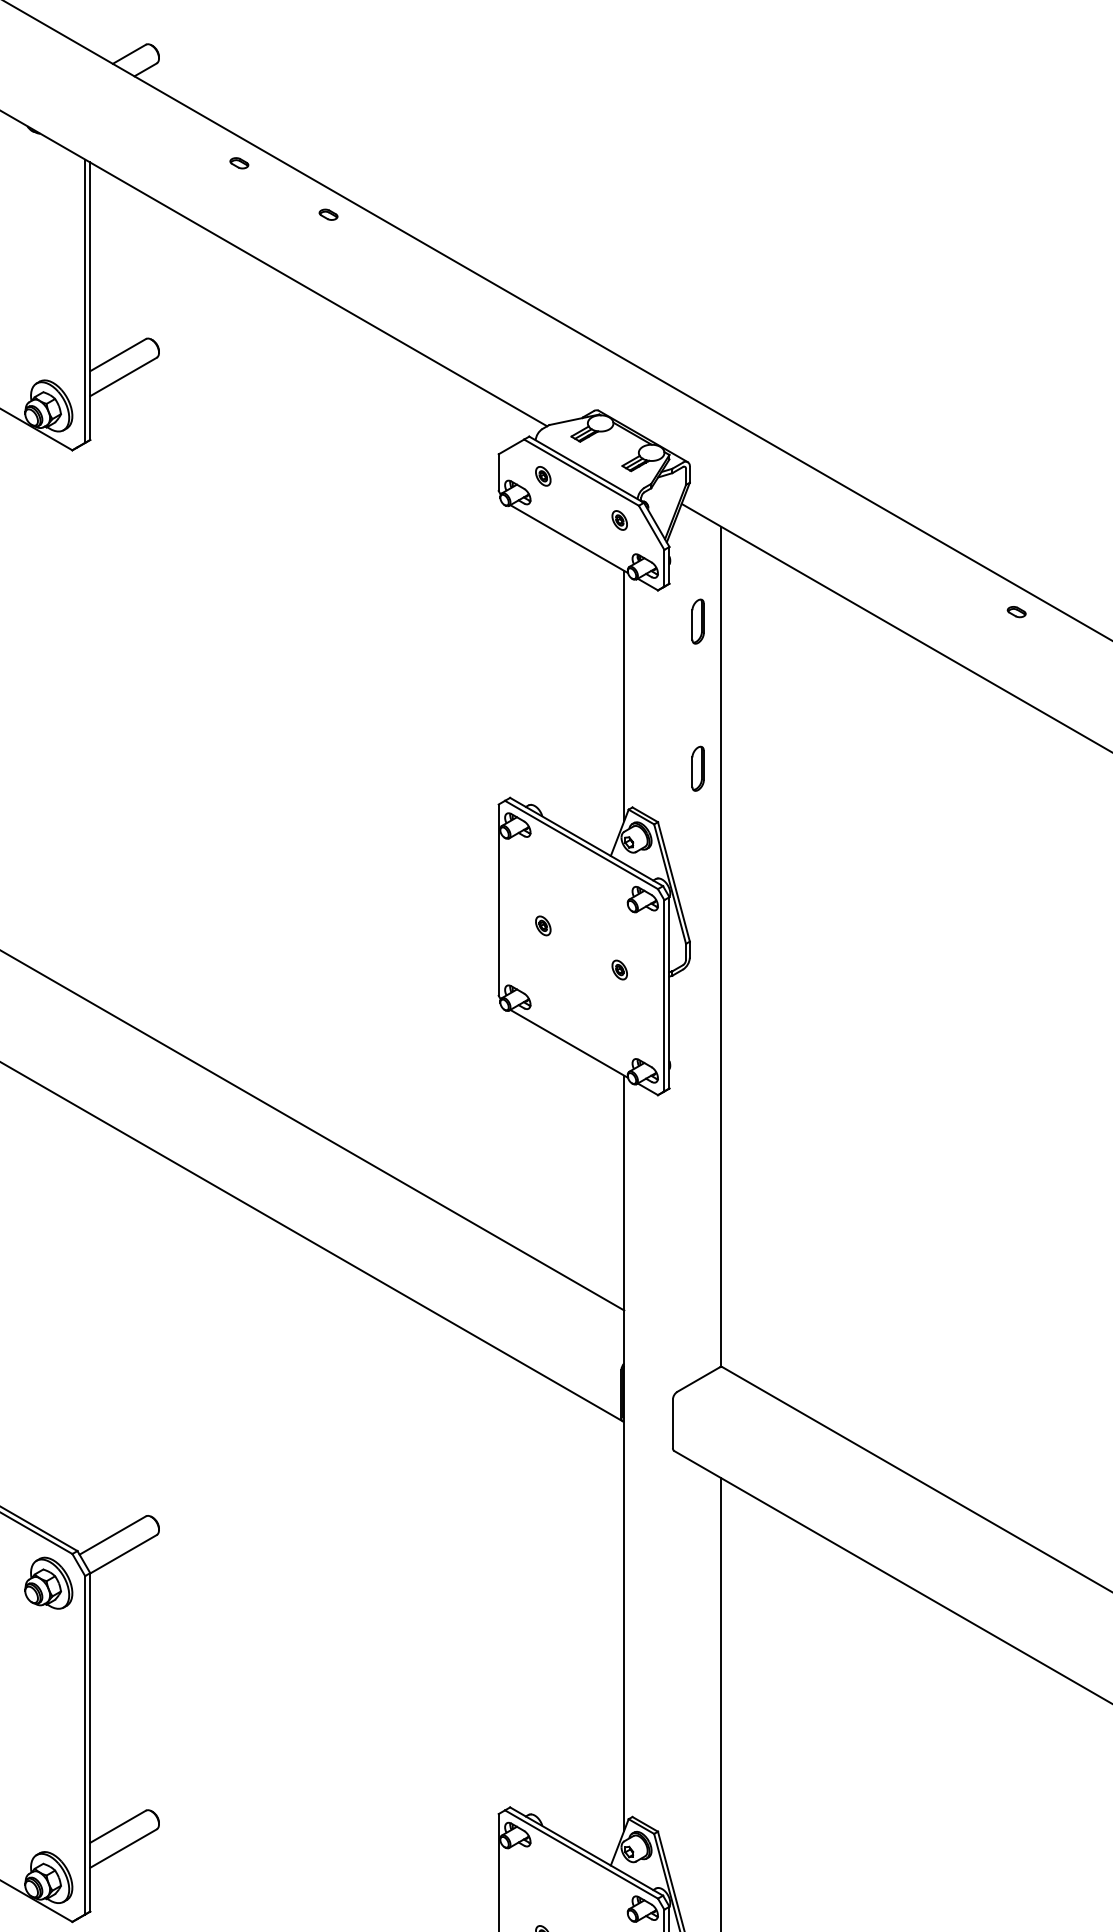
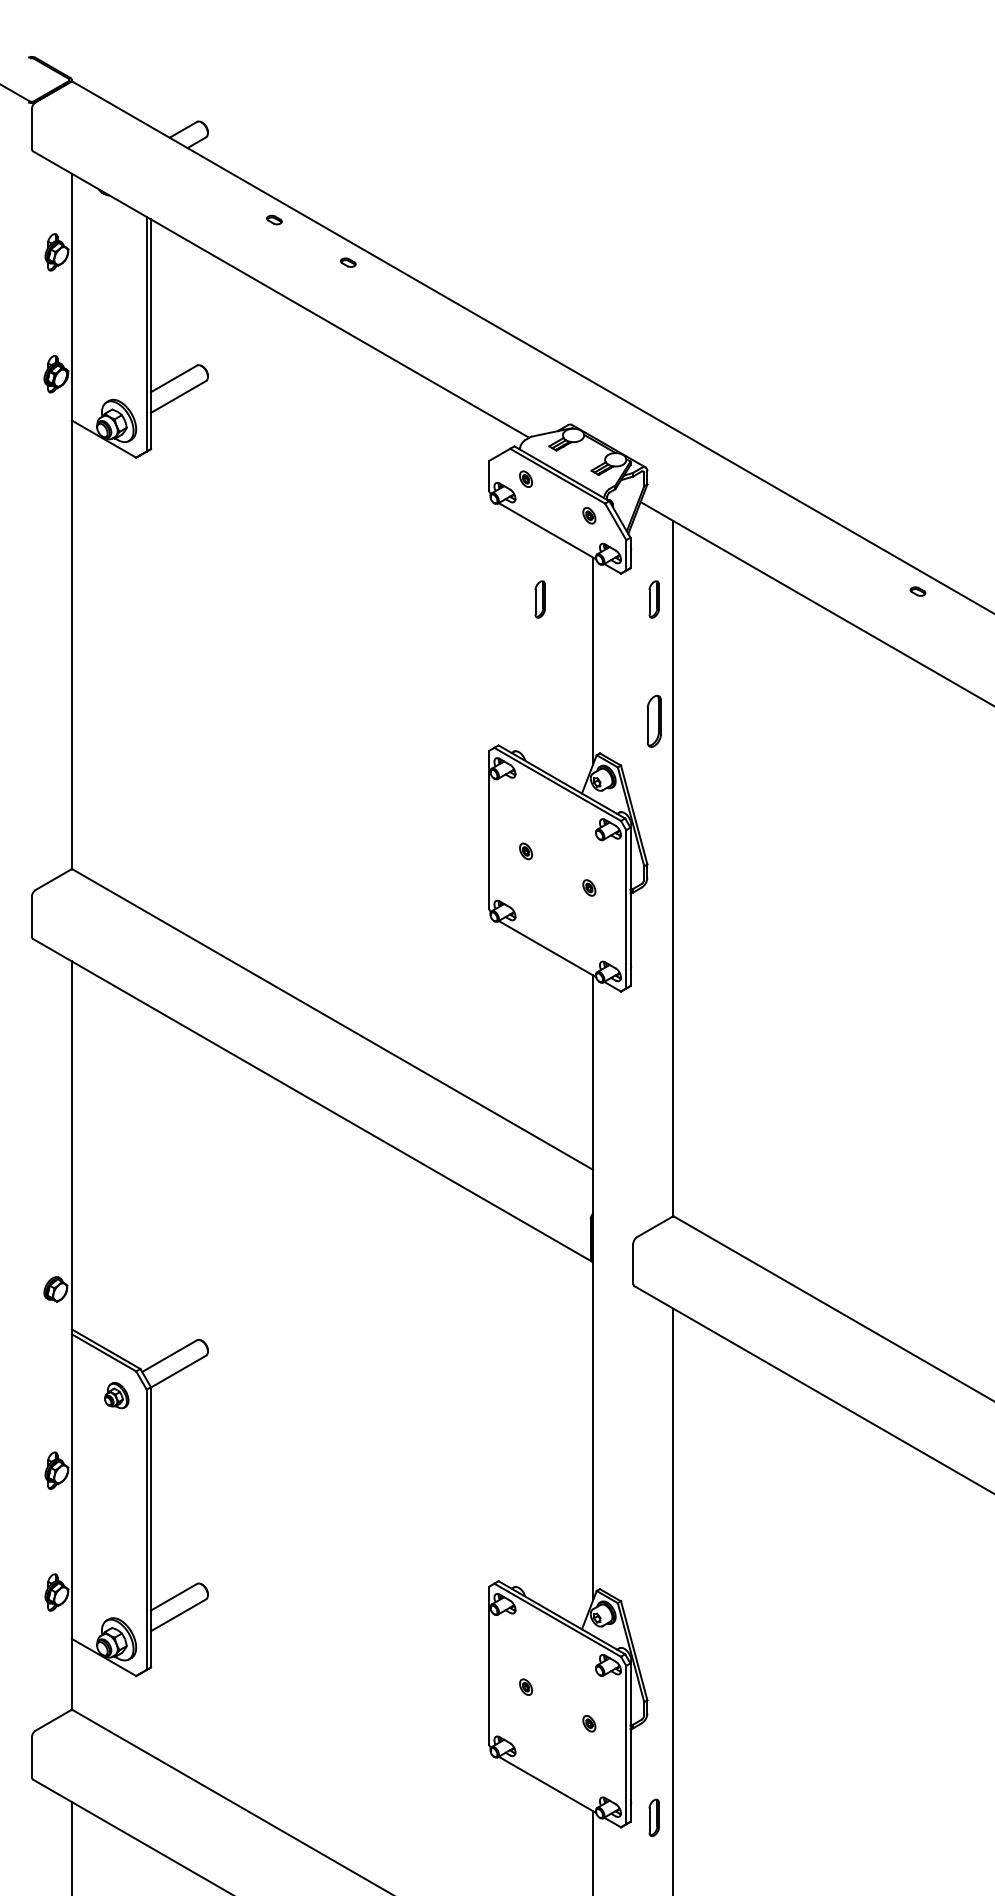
part: (559, 621) -> (539, 599), added
part: (697, 768) -> (653, 721), size x1.4
part: (48, 1583) -> (116, 1395), size x0.6

